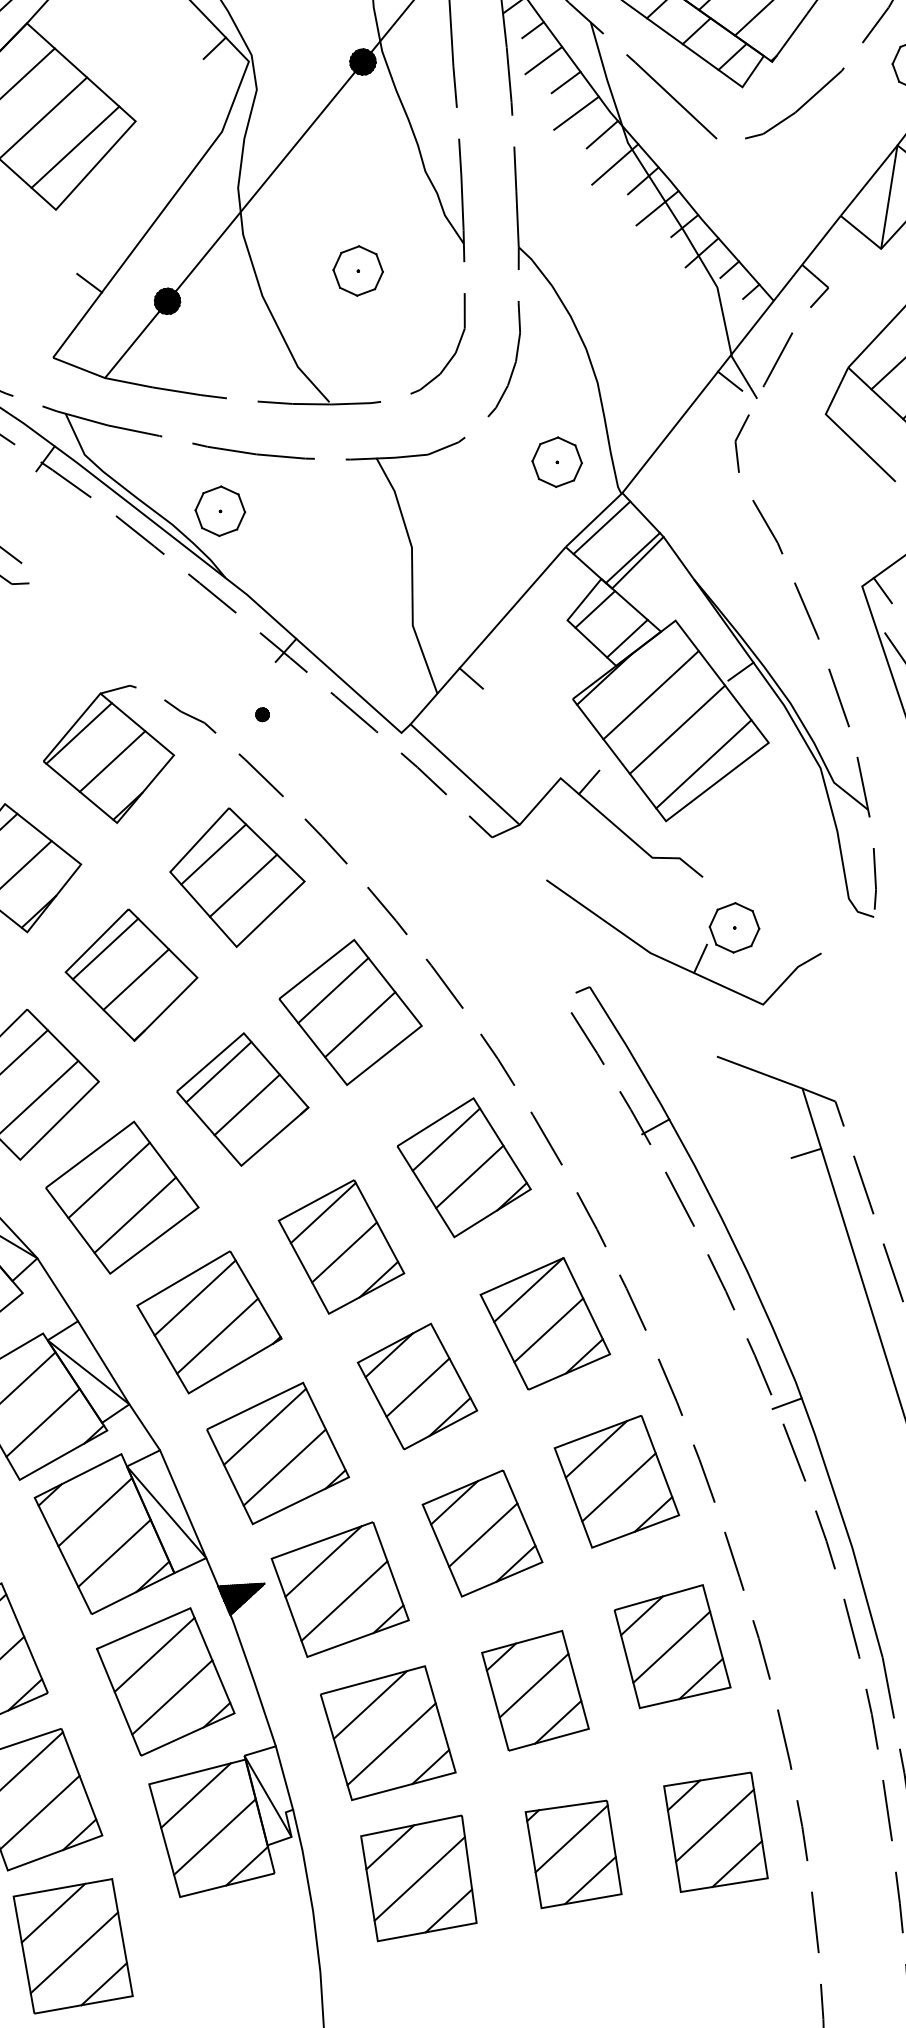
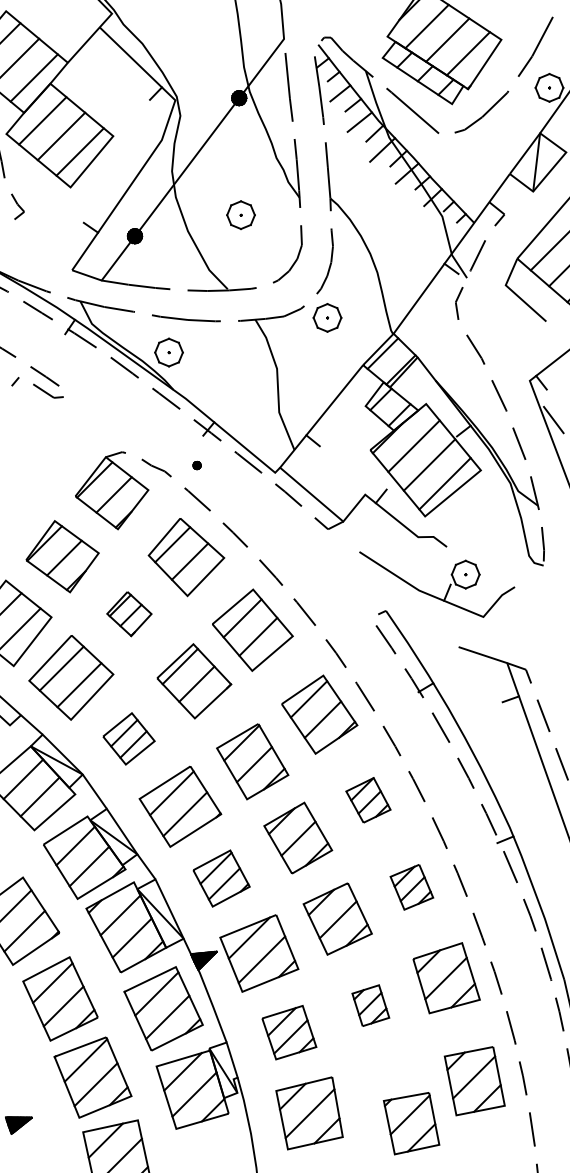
part: (557, 461) -> (327, 317), moved
part: (131, 974) -> (129, 613), size x0.6
part: (121, 1197) -> (128, 738), size x0.6
part: (545, 1324) -> (368, 800), size x0.6
part: (277, 1453) -> (221, 878), size x0.7
part: (616, 1482) -> (411, 887), size x0.6
part: (535, 1690) -> (370, 1005), size x0.6
part: (388, 1732) -> (289, 1032), size x0.7
part: (573, 1854) -> (411, 1123), moved

